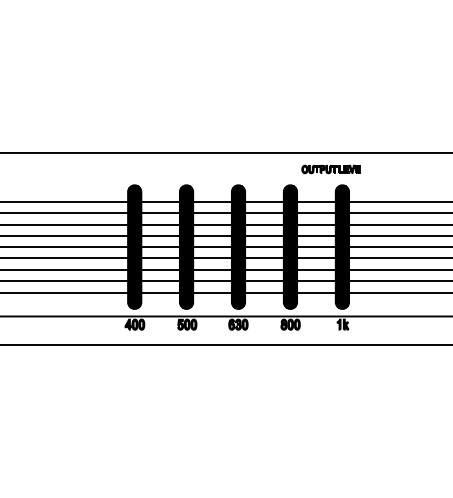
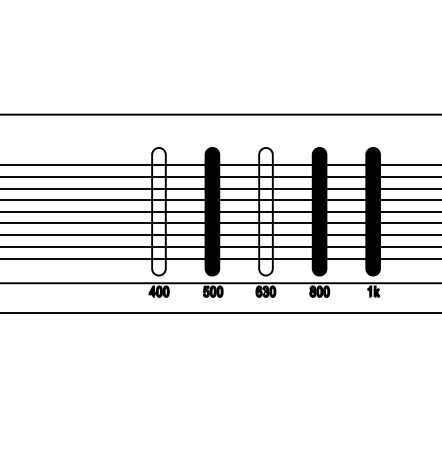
part: (330, 169) -> (360, 131), removed
fill: (134, 247) -> (158, 212), removed
fill: (238, 247) -> (265, 212), removed

